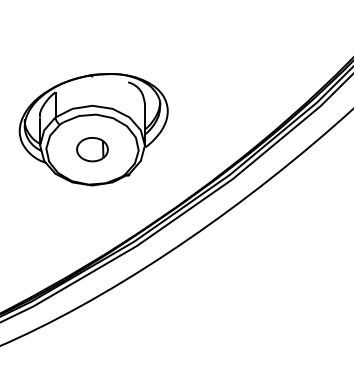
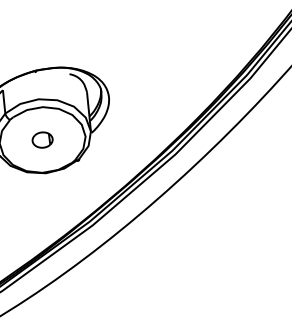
part: (92, 149) -> (42, 139), size x0.7

